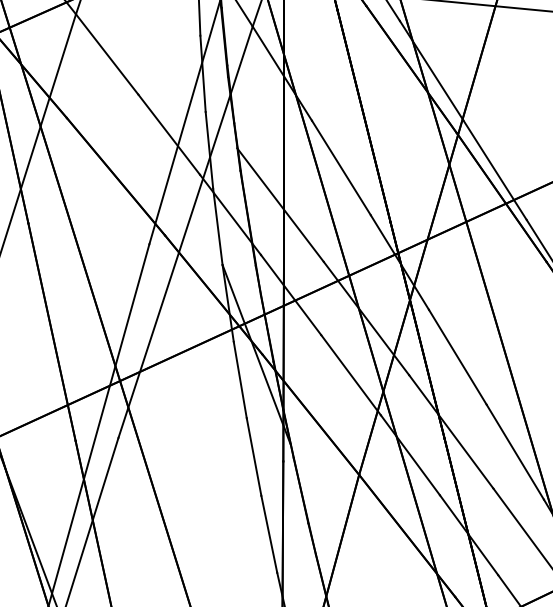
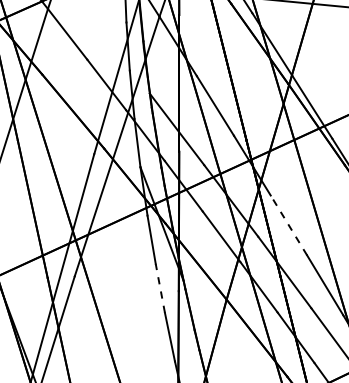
line: (457, 357) -> (288, 225), solid -> dashed
line: (254, 457) -> (160, 288), solid -> dashed

